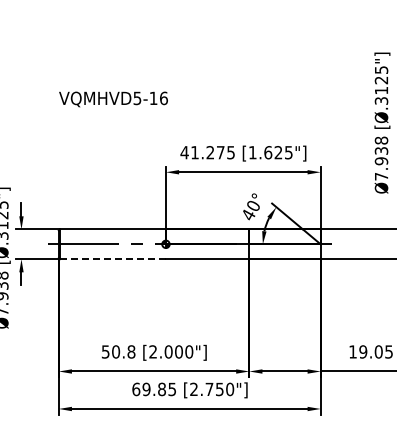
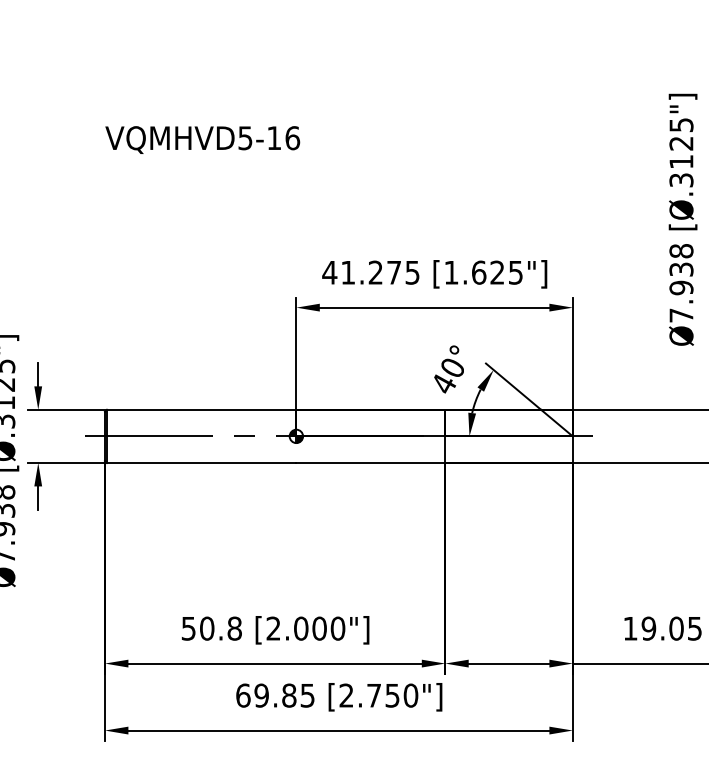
text: (113, 99) -> (202, 140), moved
line: (113, 259) -> (202, 463), dashed -> solid

